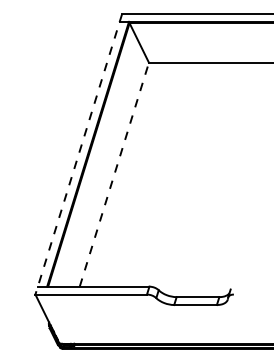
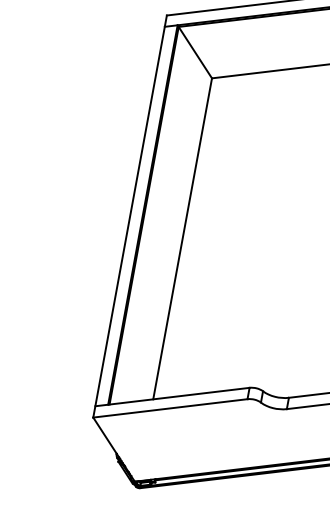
line: (78, 154) -> (129, 216), dashed -> solid
line: (114, 174) -> (182, 238), dashed -> solid

